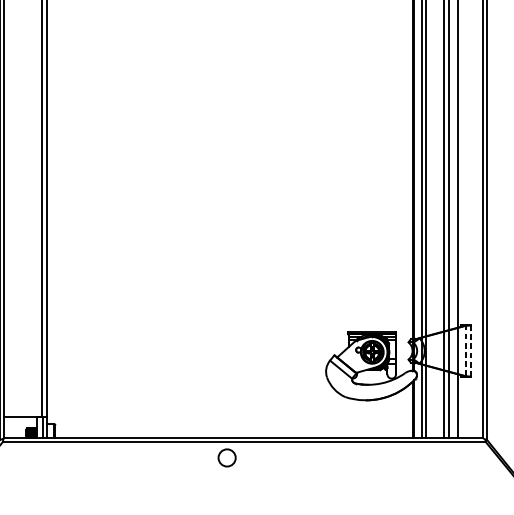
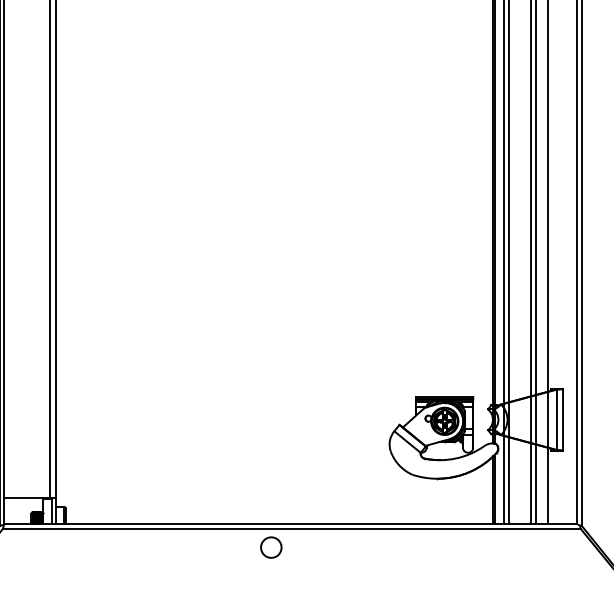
line: (465, 350) -> (556, 419), dashed -> solid
line: (470, 350) -> (562, 419), dashed -> solid

